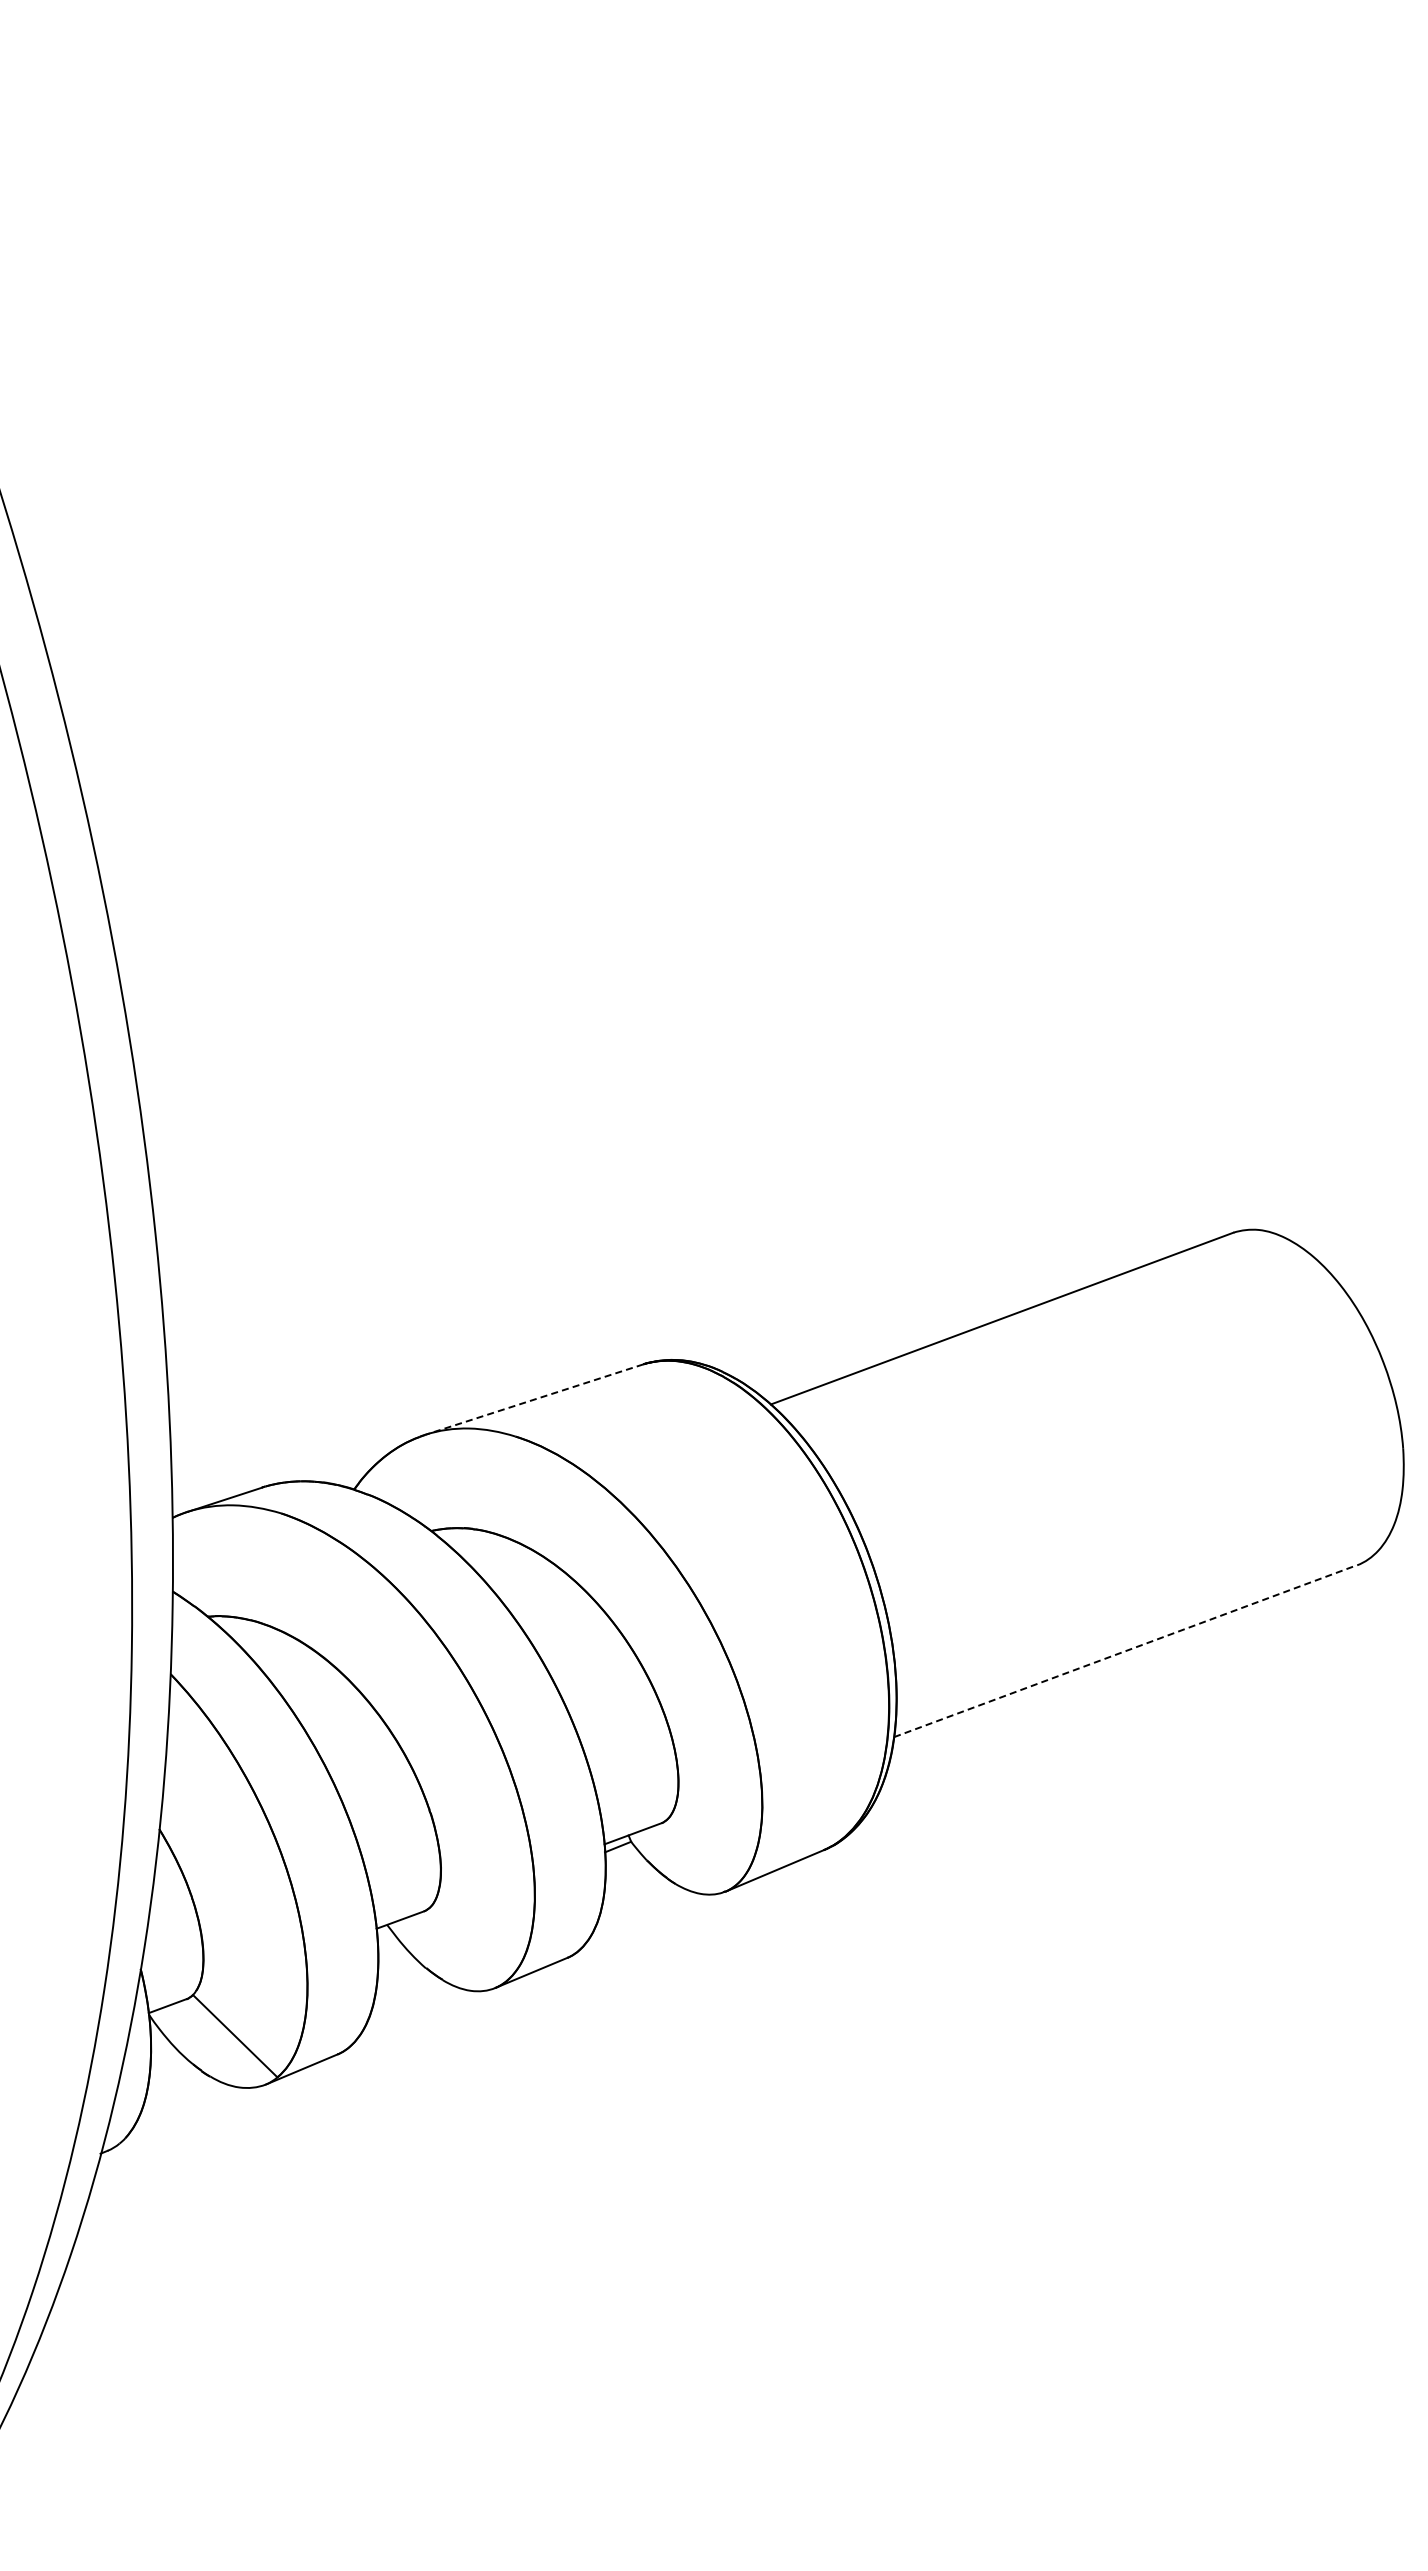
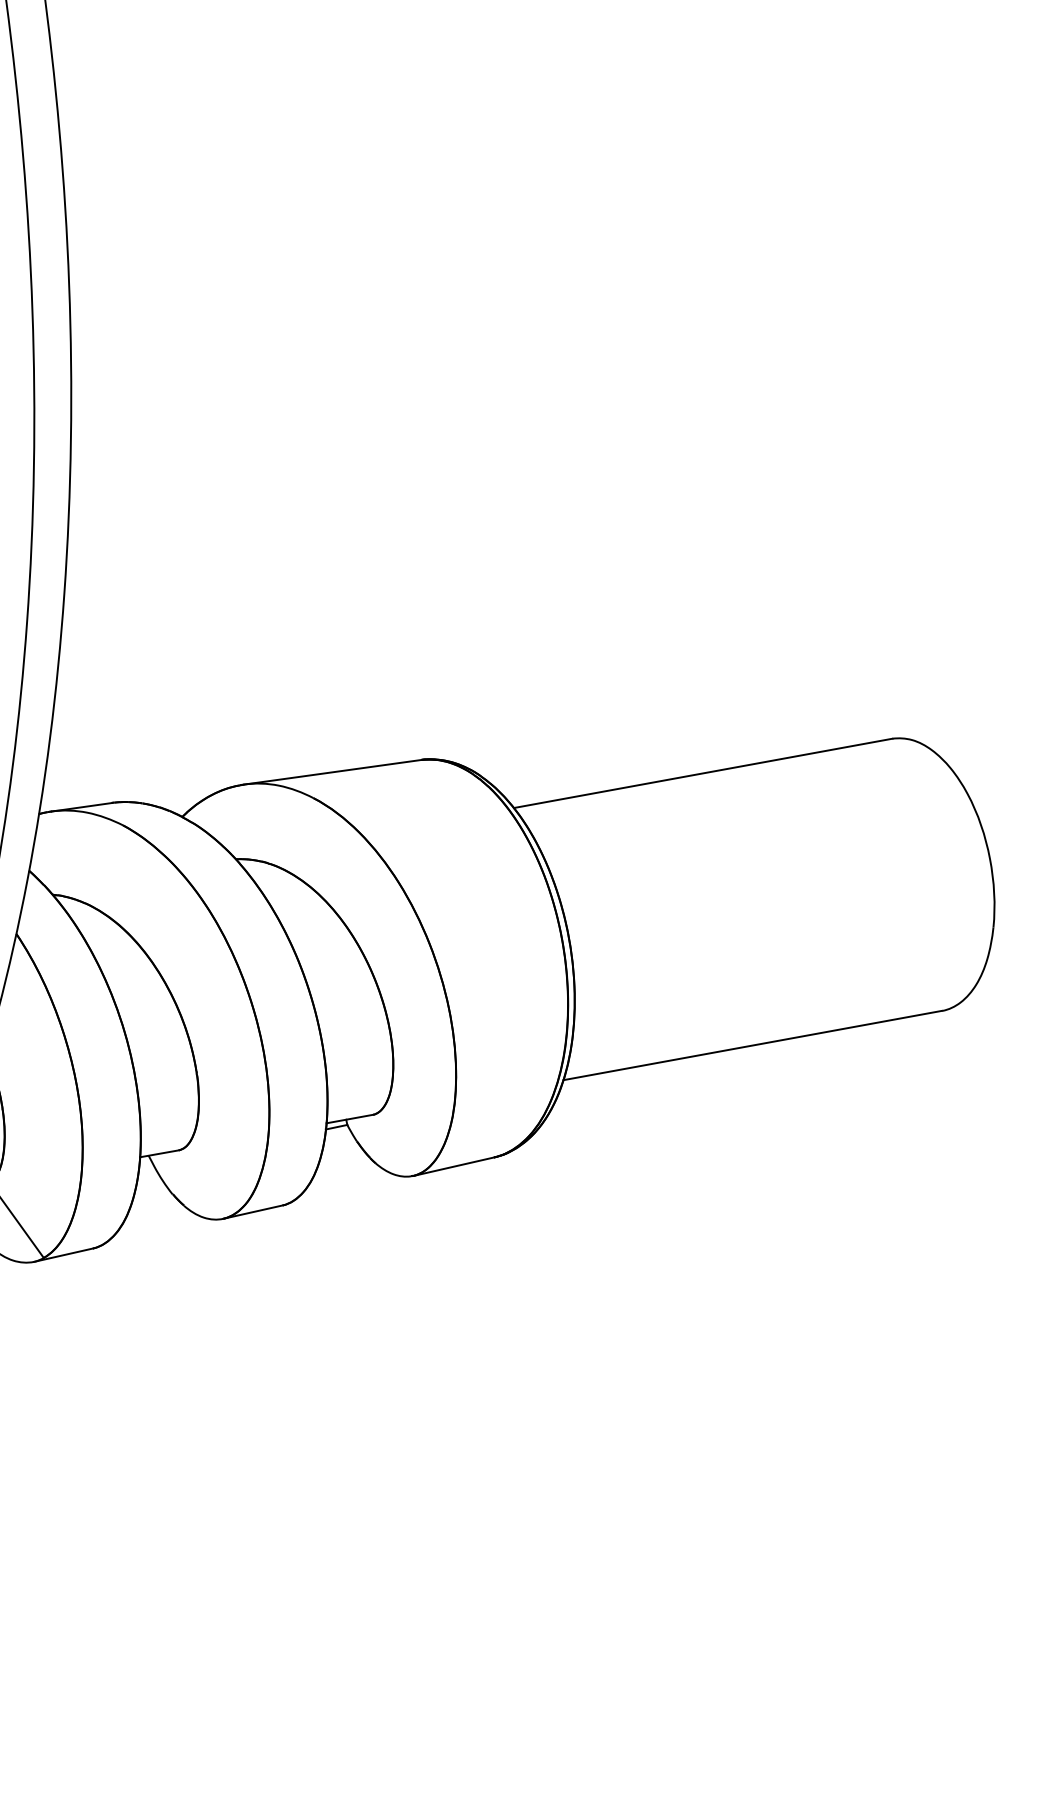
line: (534, 1399) -> (332, 772), dashed -> solid
line: (1125, 1651) -> (752, 1045), dashed -> solid

